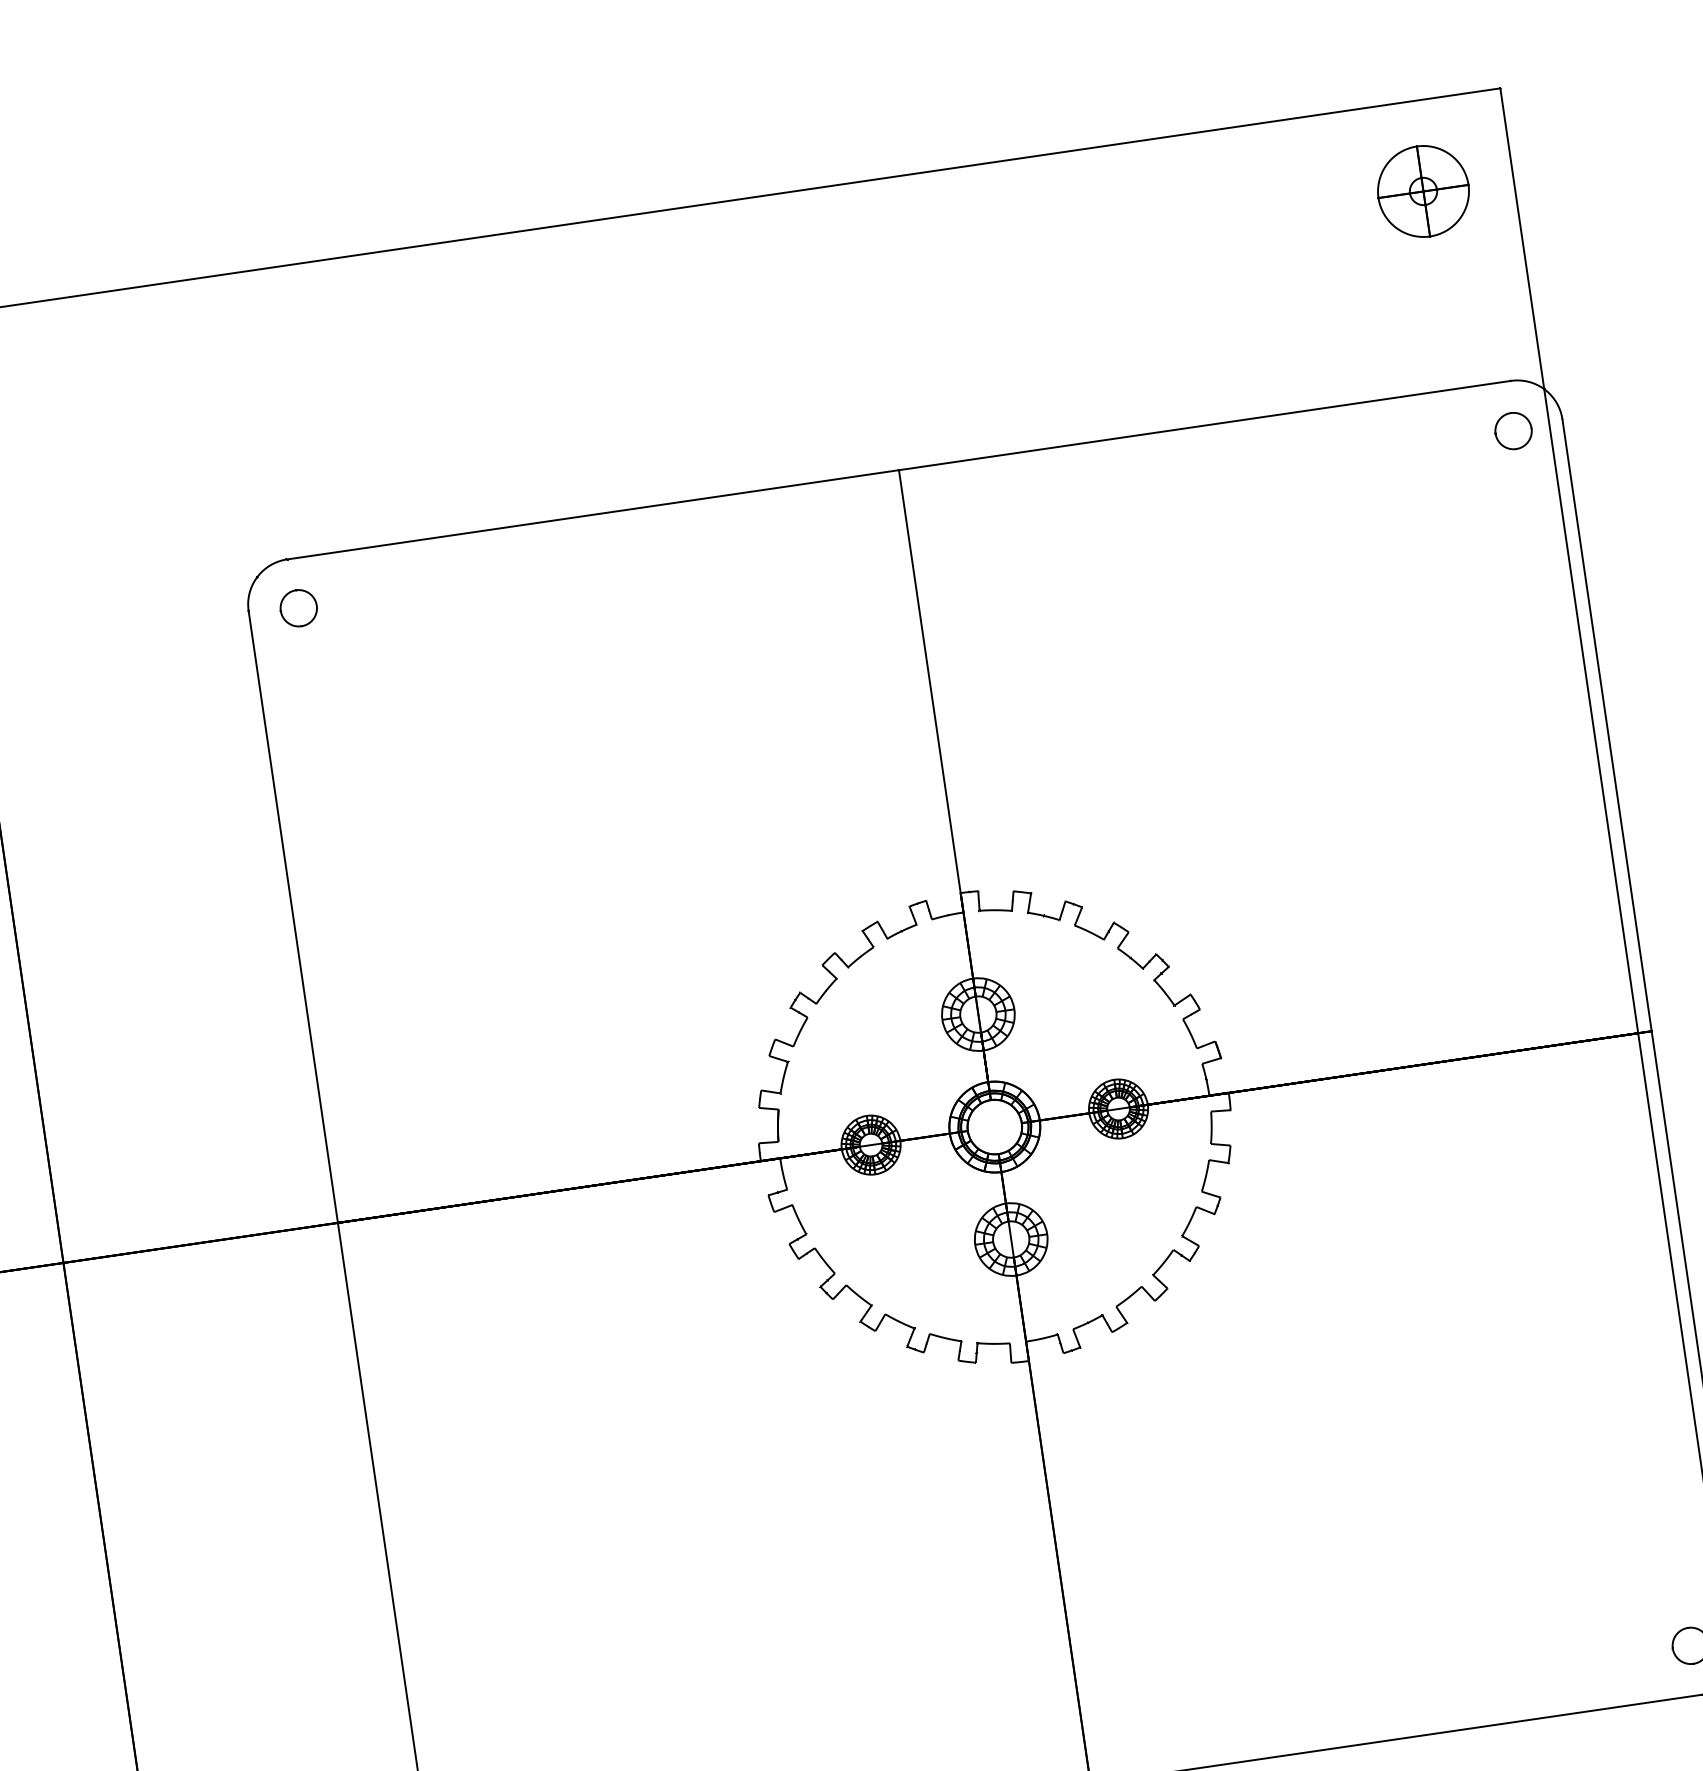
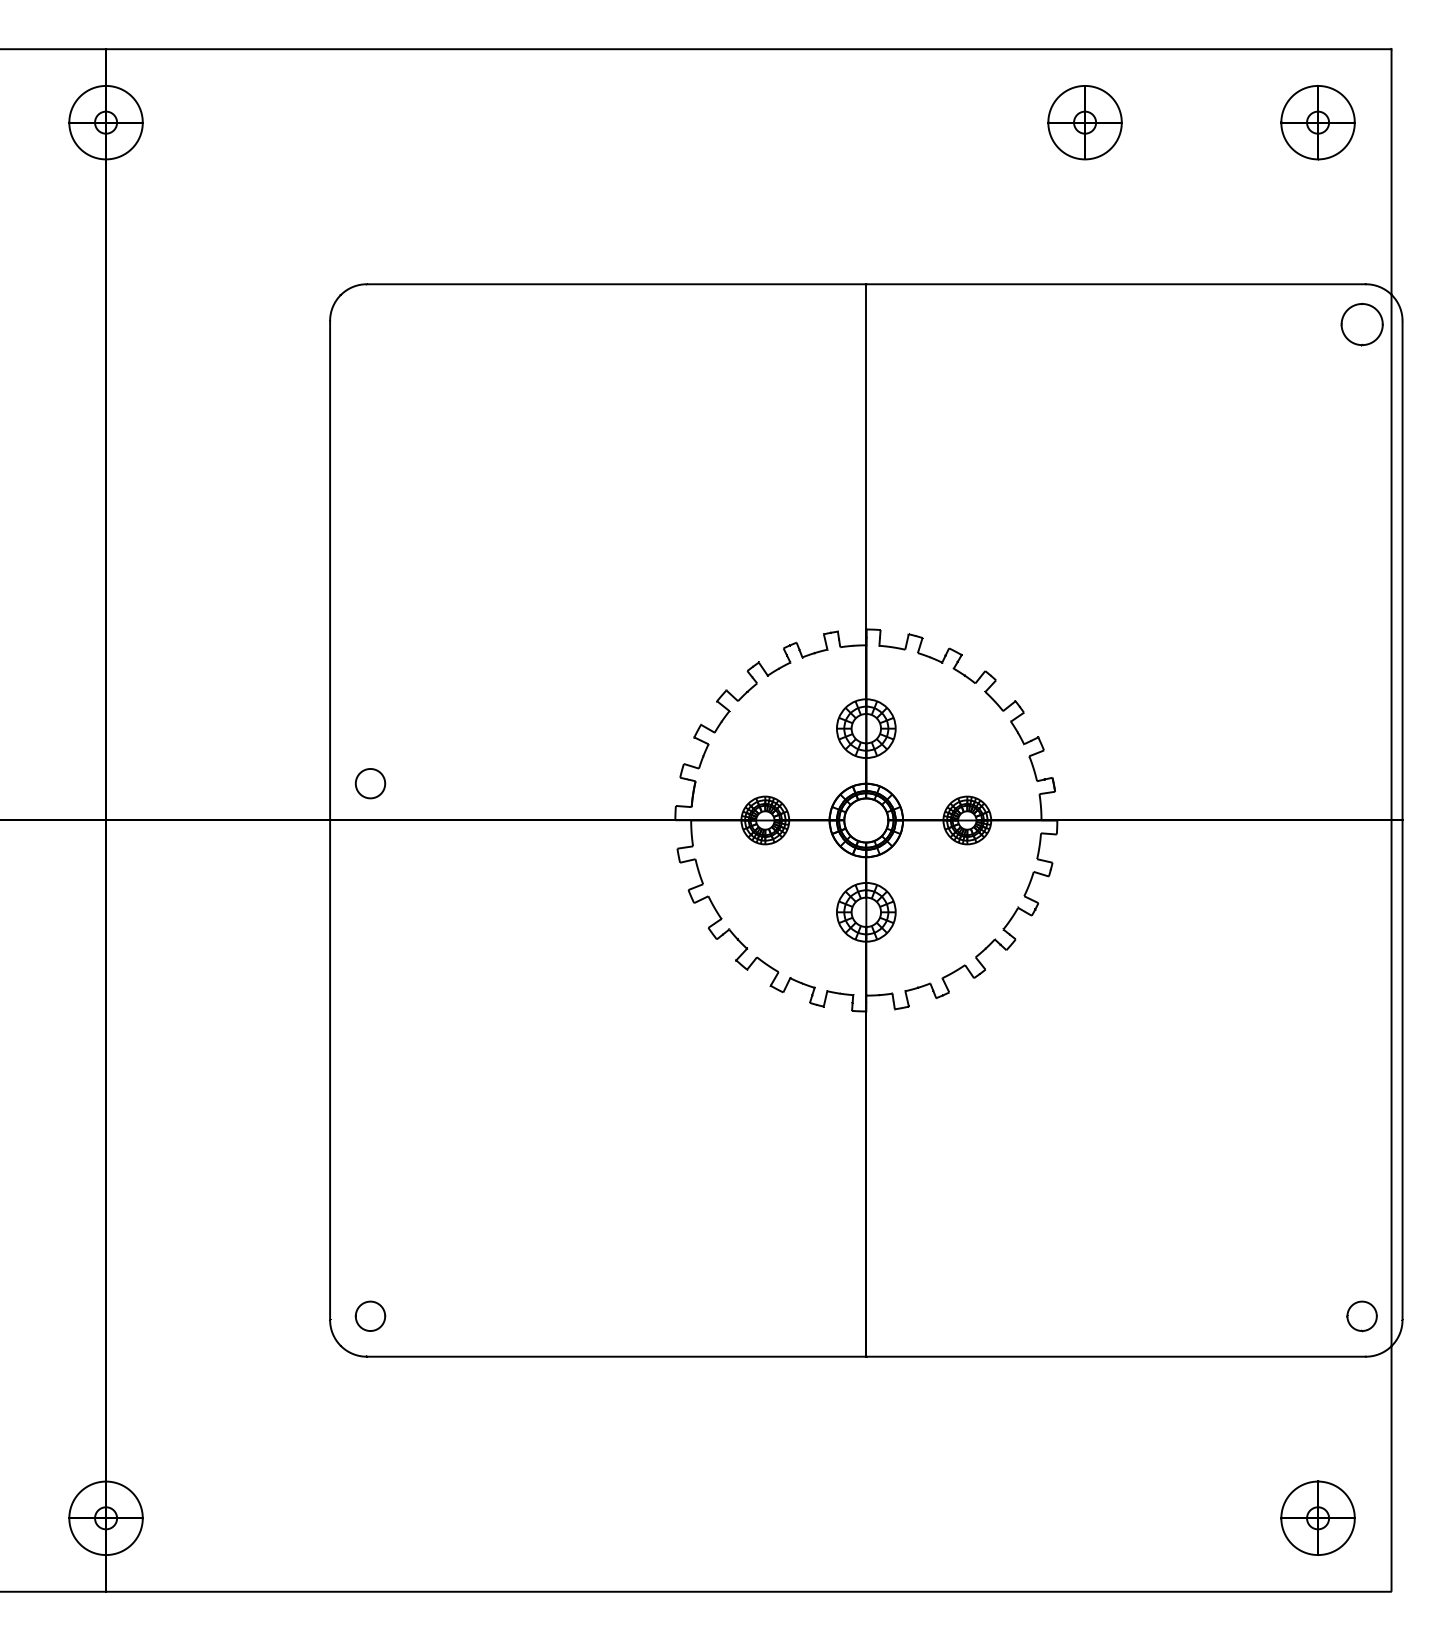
part: (1137, 233) -> (1084, 122), added
part: (1512, 430) -> (1361, 324), size x1.4
part: (298, 608) -> (370, 783), moved

